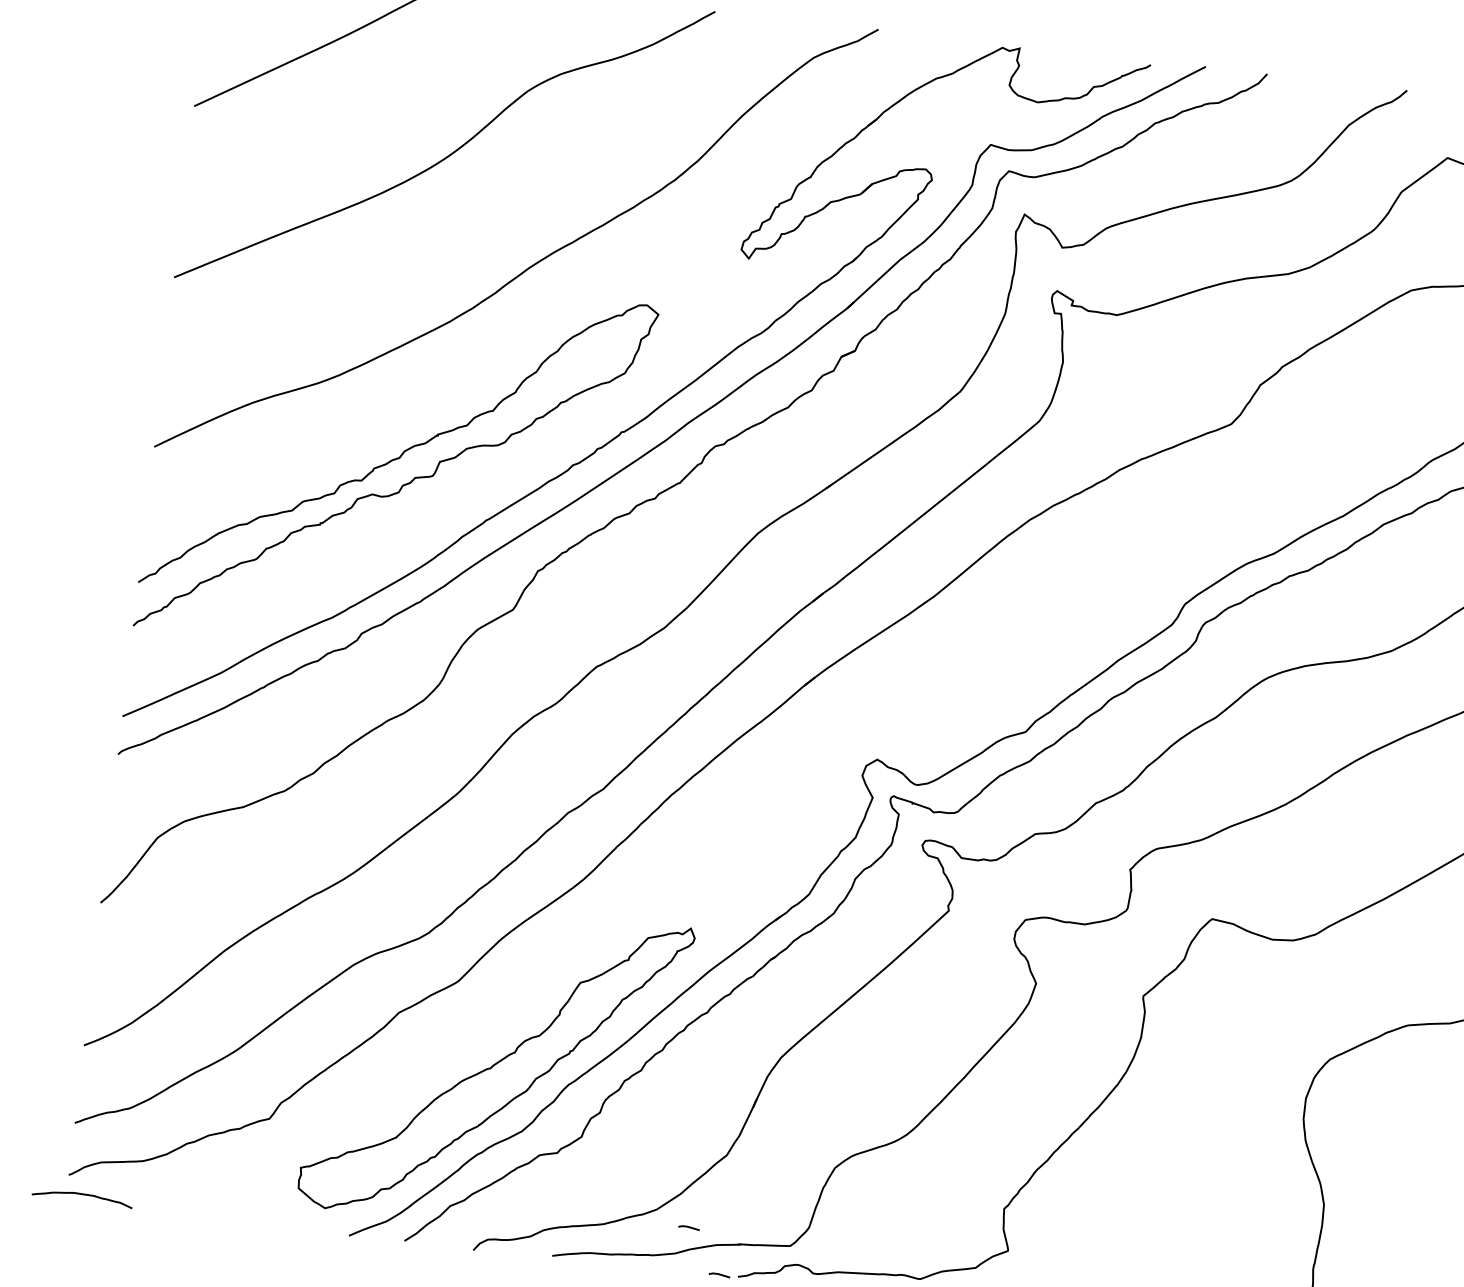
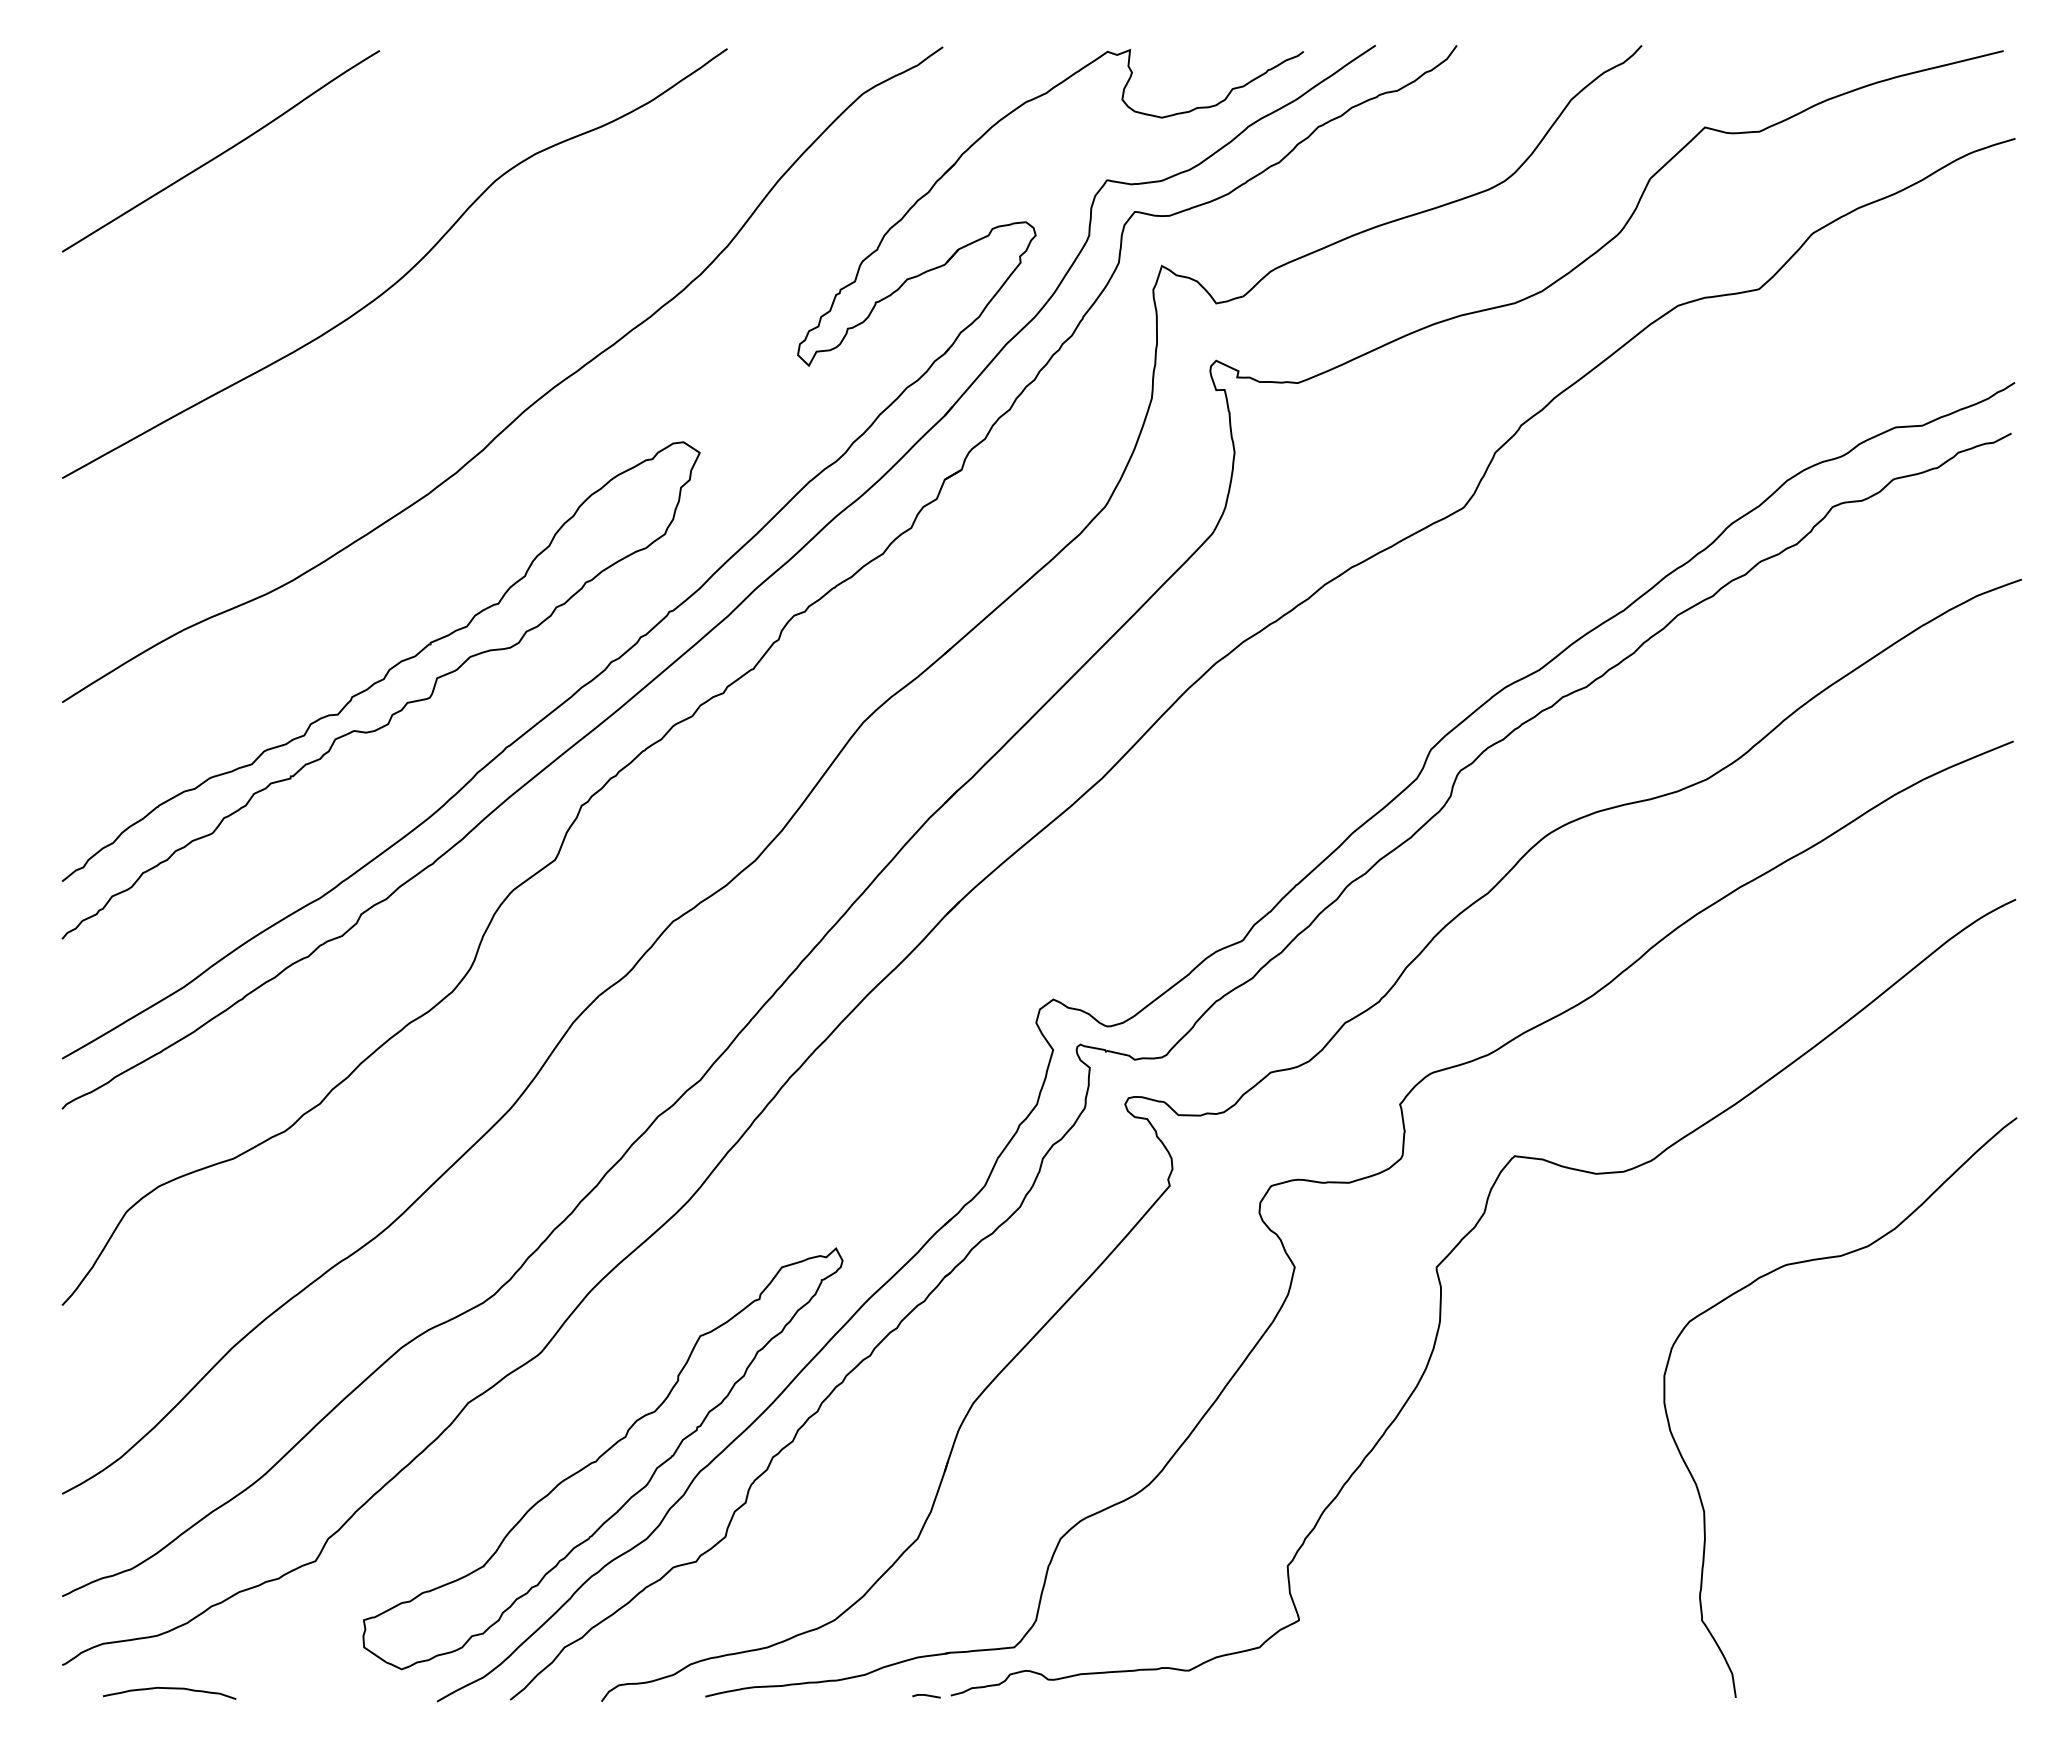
curve: (82, 1195) -> (169, 1689), moved
line: (689, 1228) -> (879, 1639), removed

